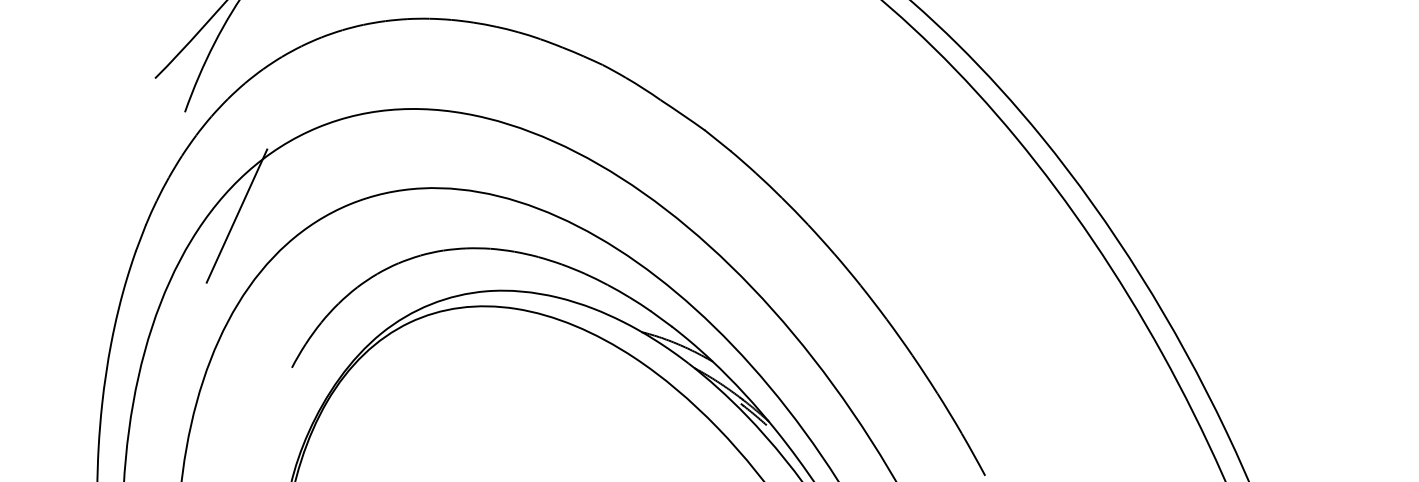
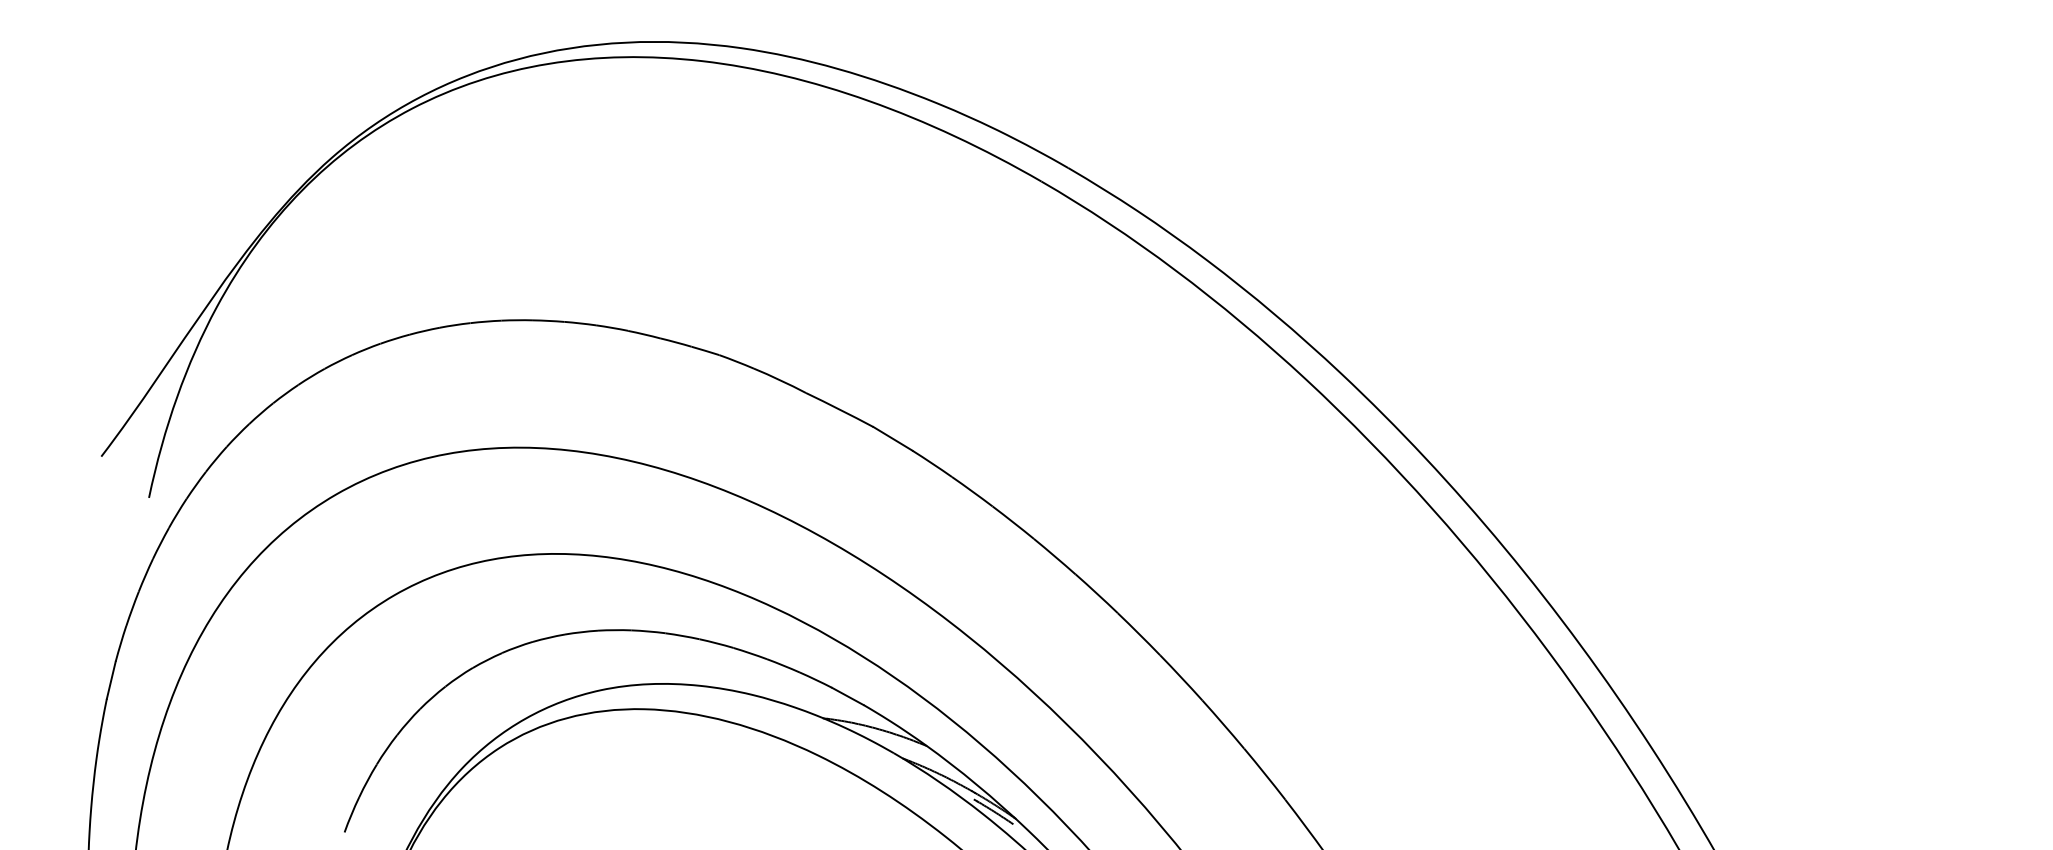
line: (236, 216) -> (239, 632), removed

